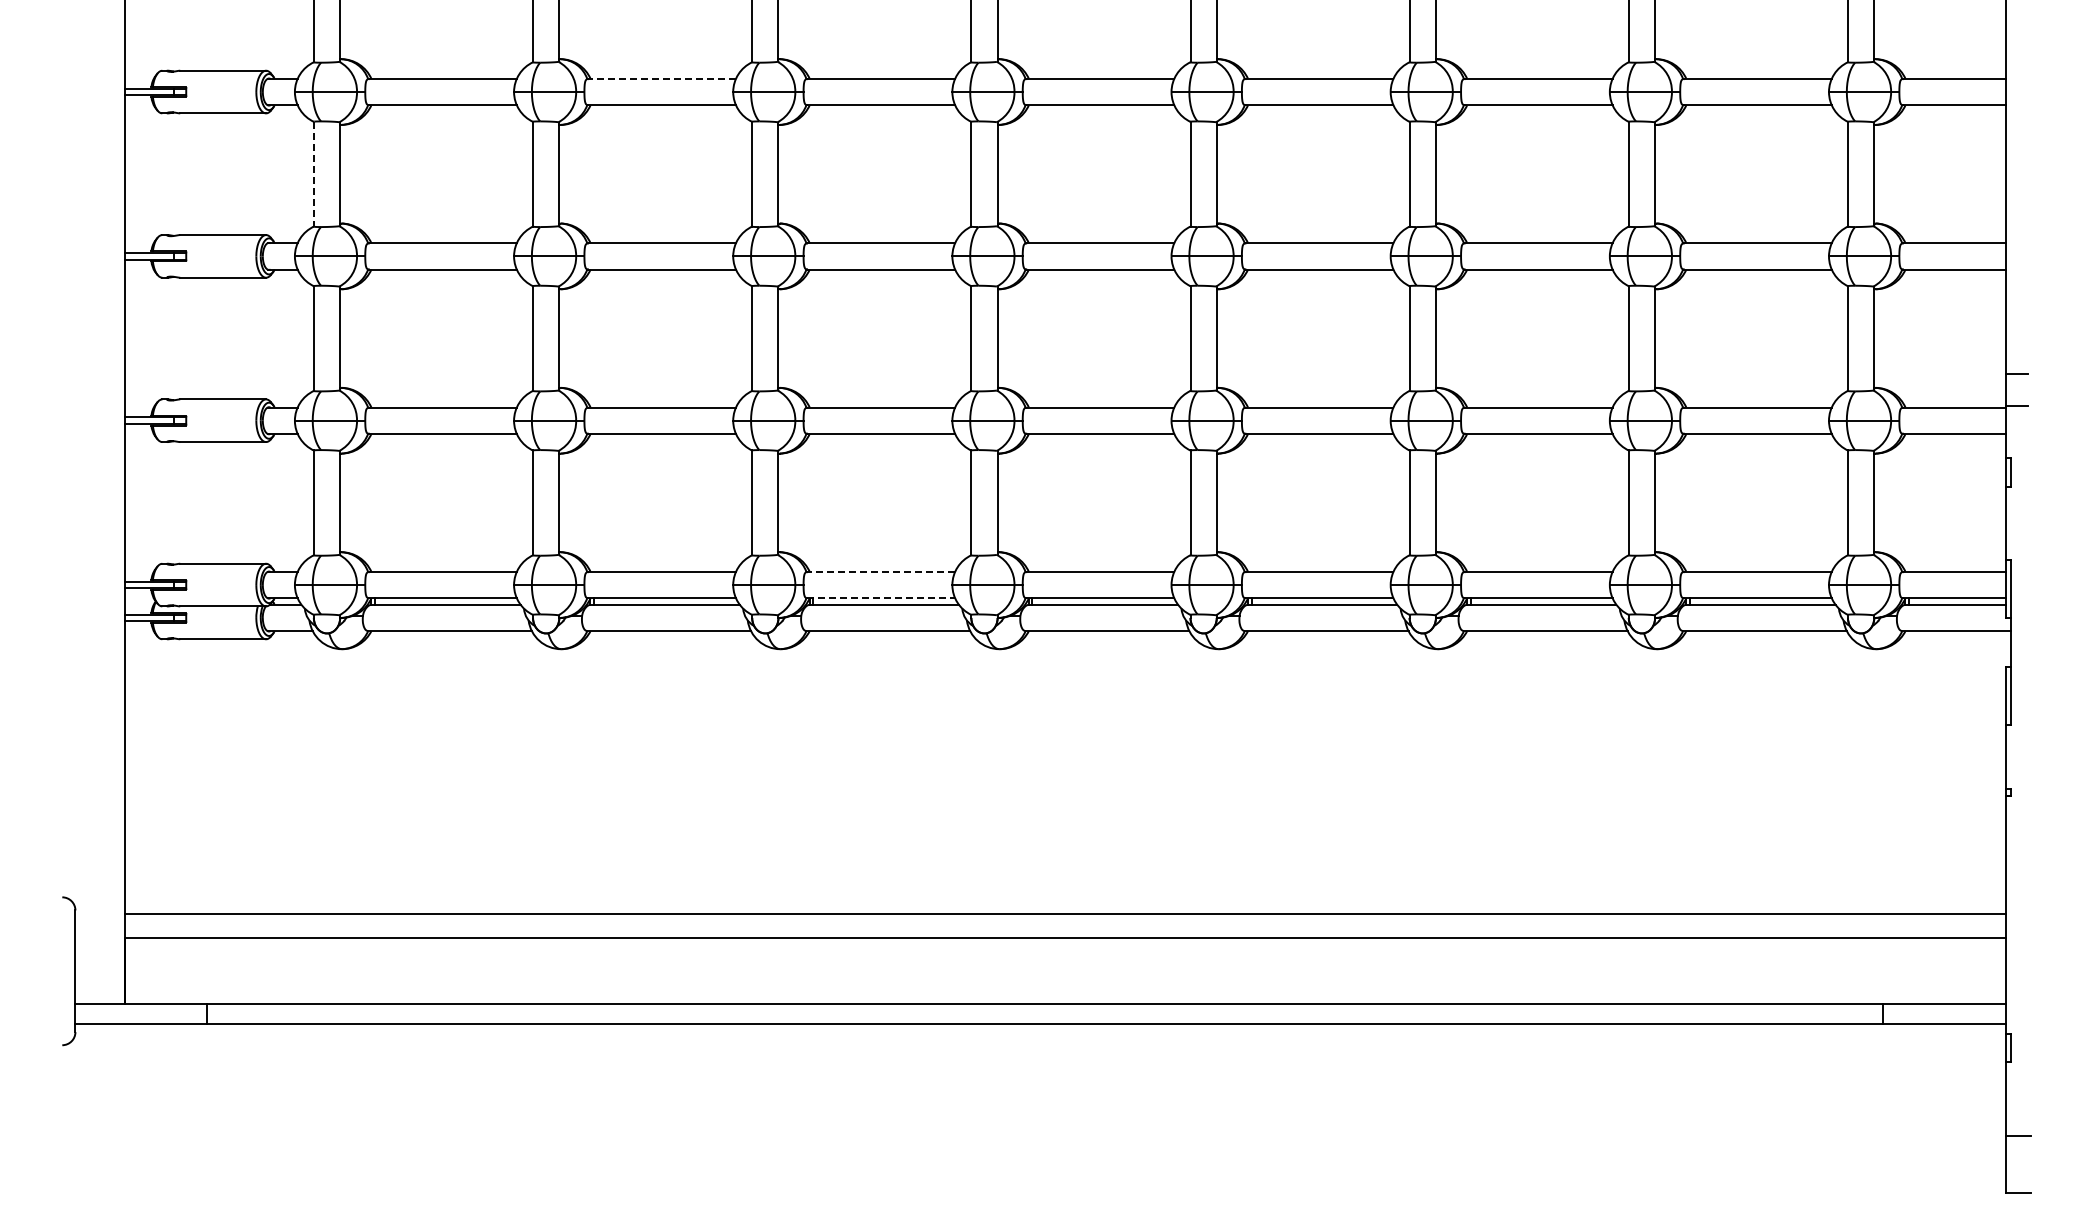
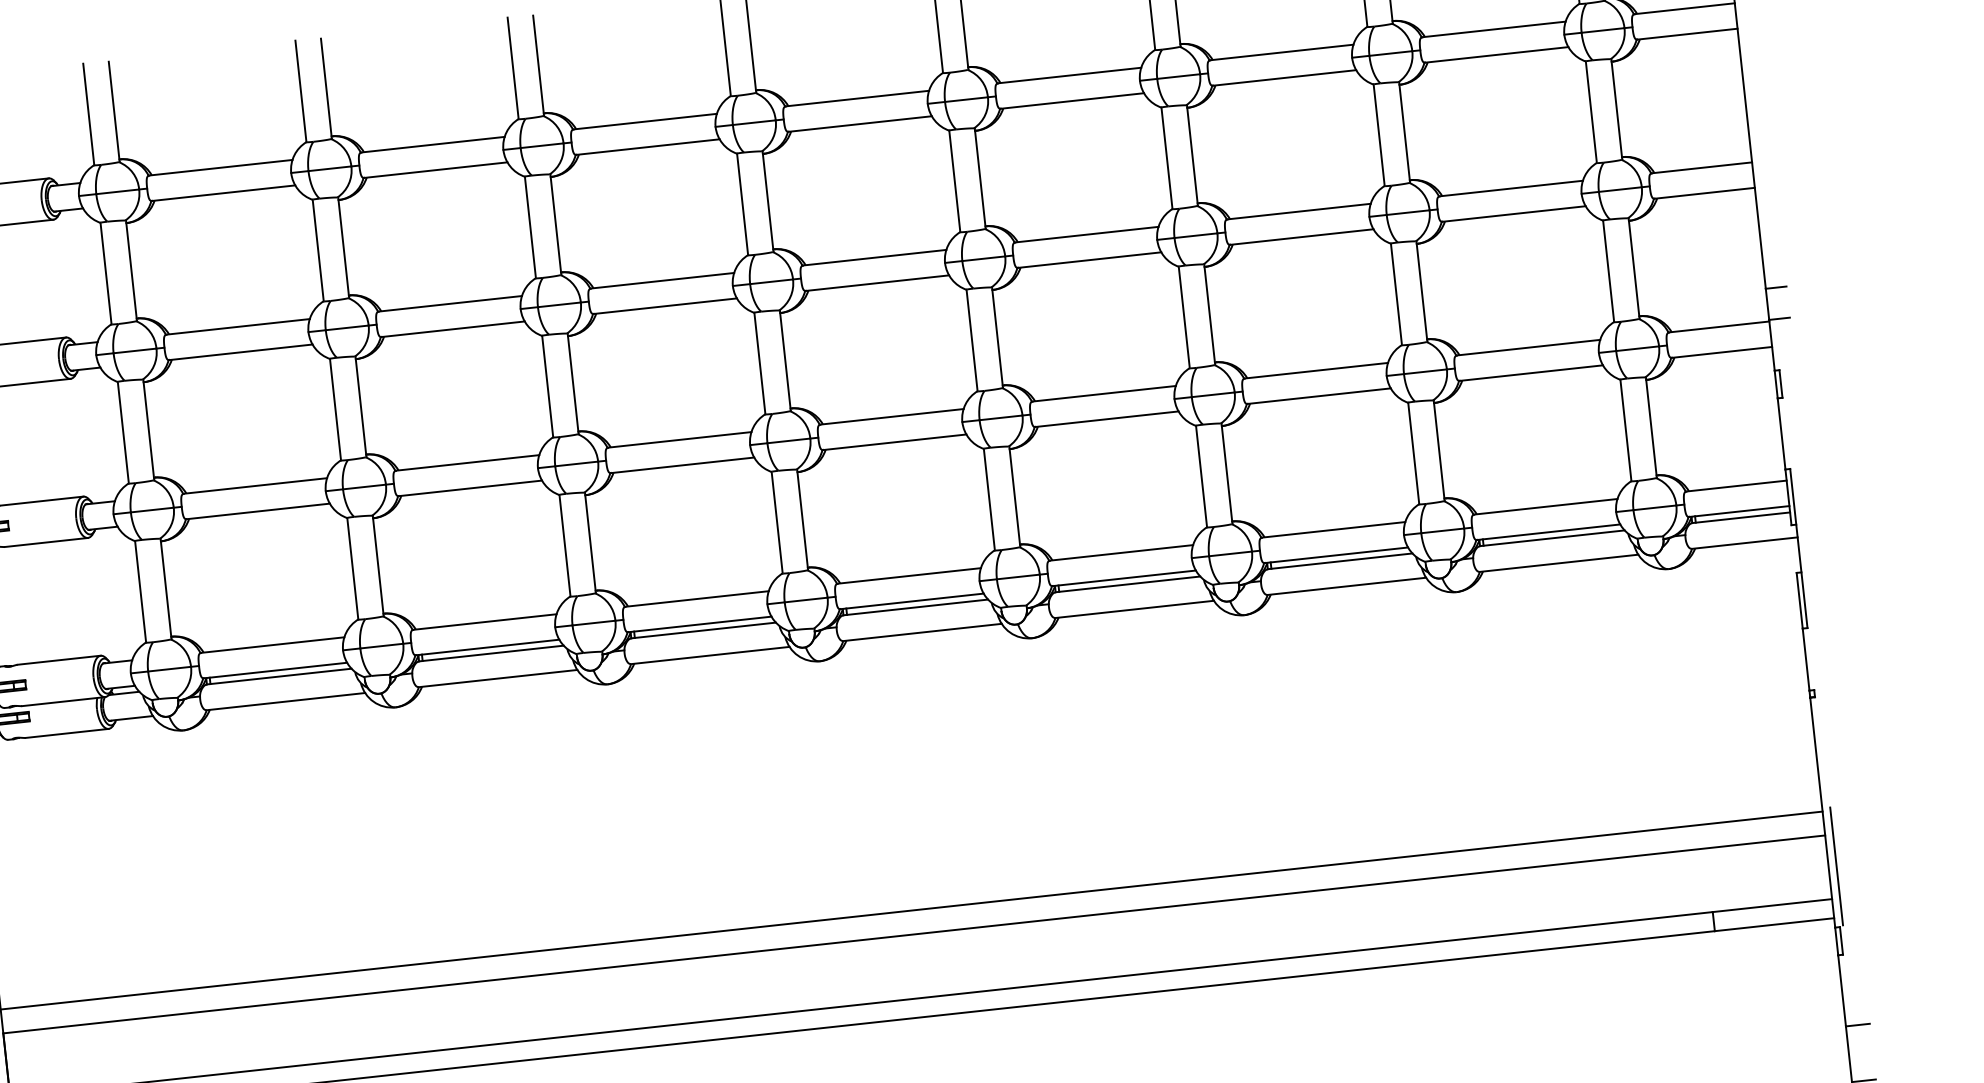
line: (661, 78) -> (432, 144), dashed -> solid
line: (313, 174) -> (105, 273), dashed -> solid
line: (881, 571) -> (697, 598), dashed -> solid
line: (881, 598) -> (700, 624), dashed -> solid
line: (2014, 971) -> (1836, 866), added

